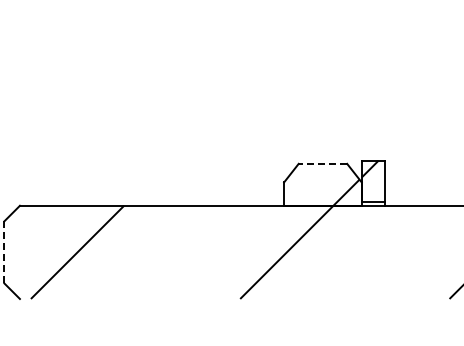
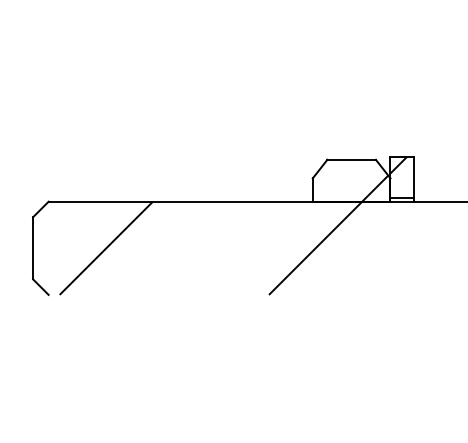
line: (322, 163) -> (351, 159), dashed -> solid
line: (4, 252) -> (33, 248), dashed -> solid

